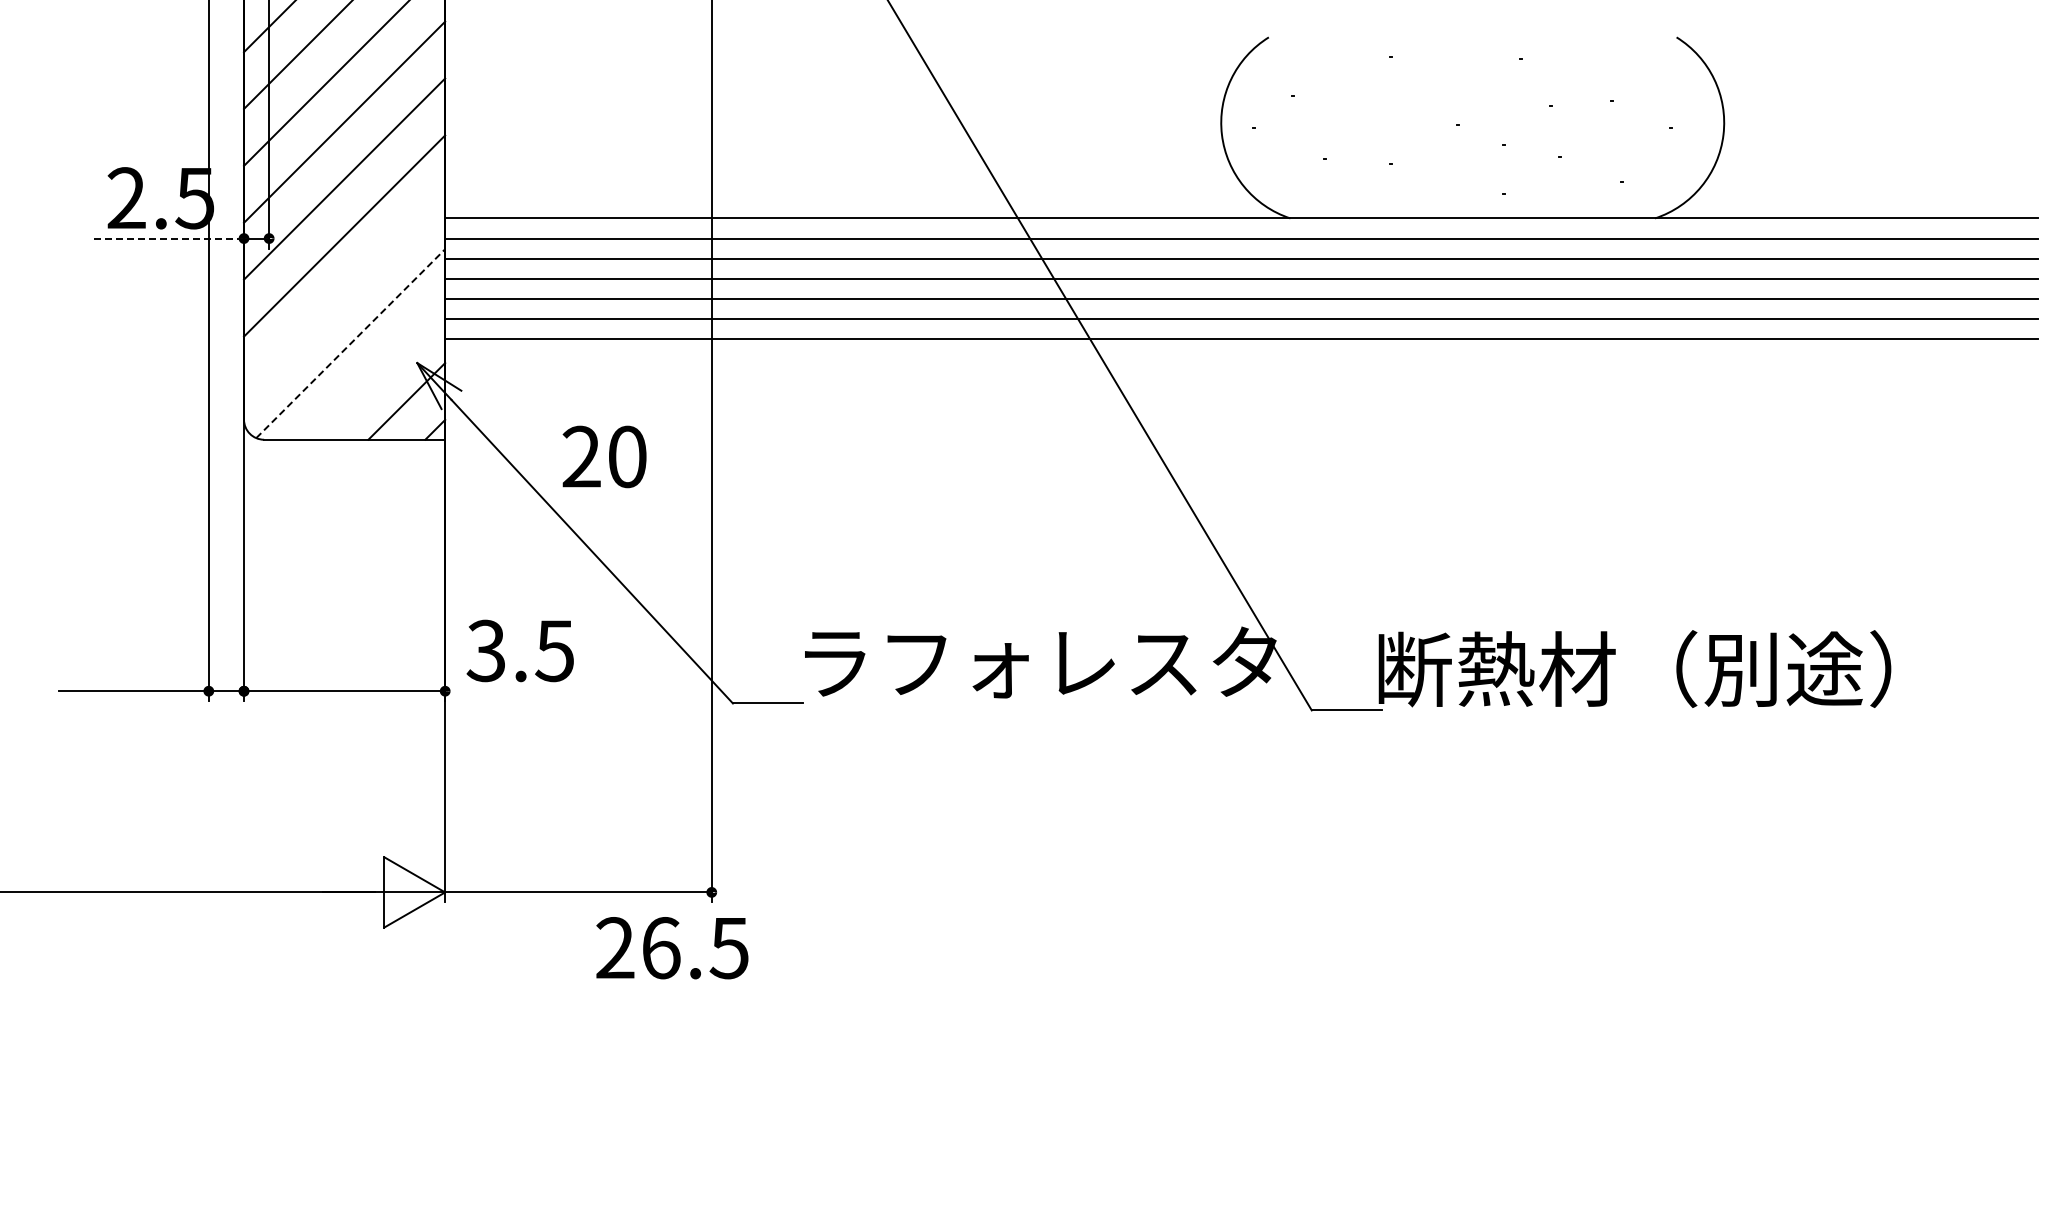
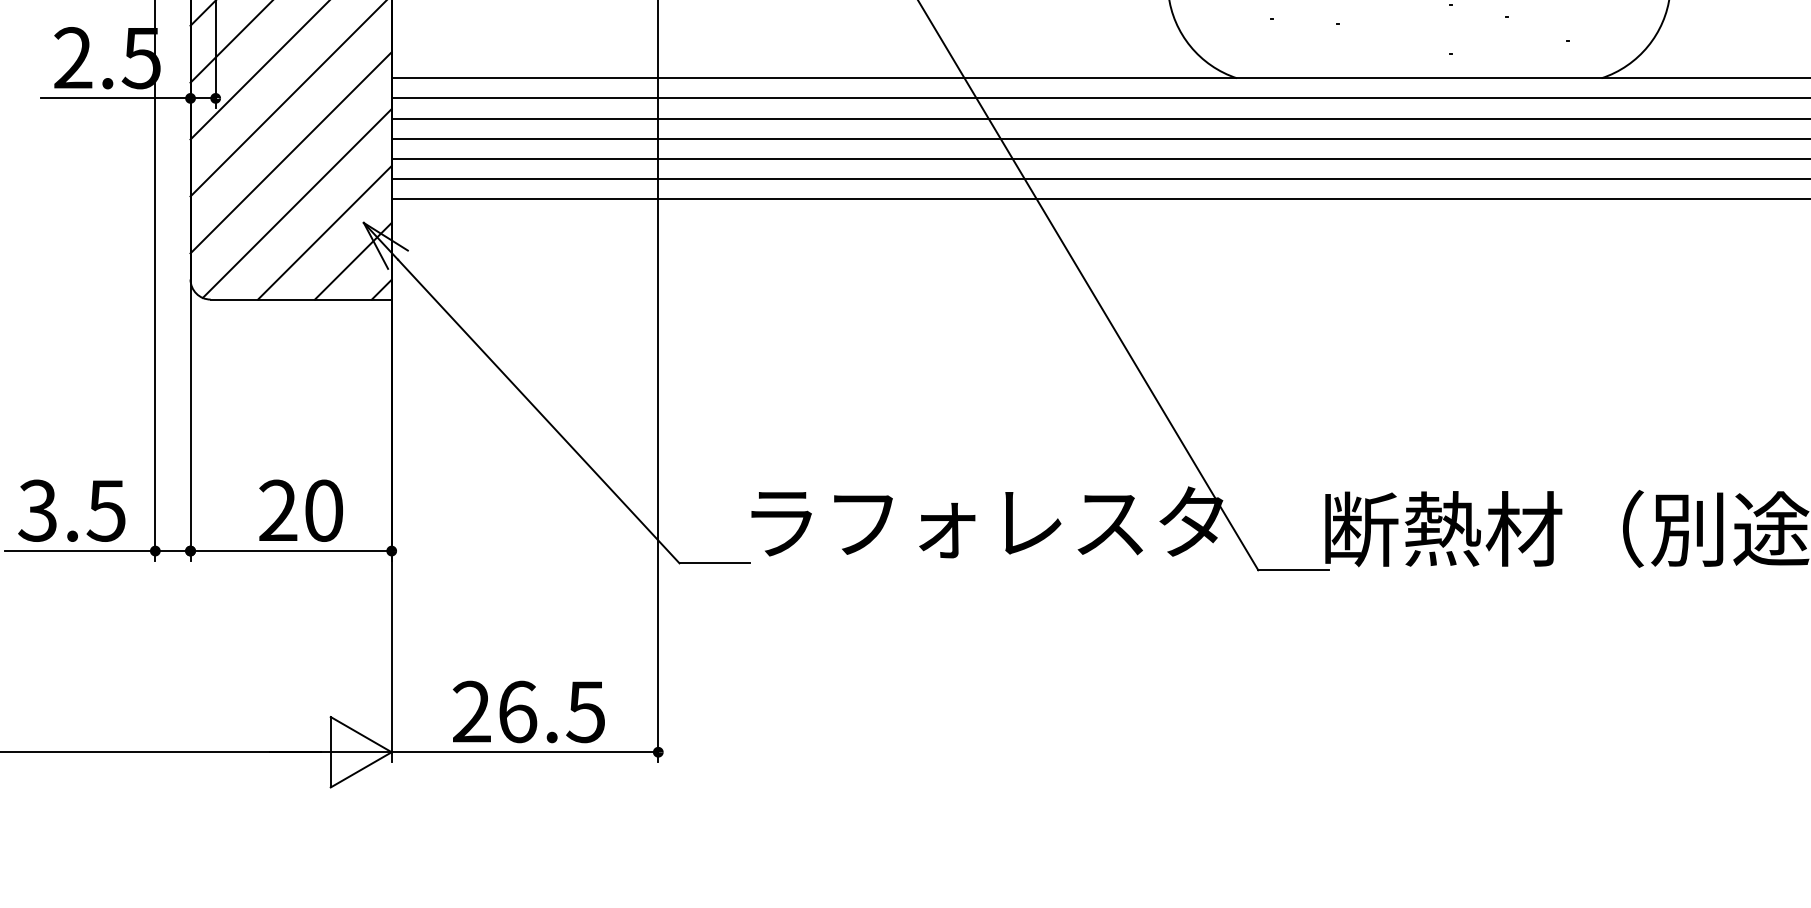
line: (169, 238) -> (116, 98), dashed -> solid
line: (344, 292) -> (291, 152), added
line: (350, 343) -> (297, 203), dashed -> solid
line: (378, 372) -> (325, 232), added
text: (604, 456) -> (301, 510), moved
text: (519, 650) -> (71, 510), moved
text: (672, 948) -> (529, 712), moved

